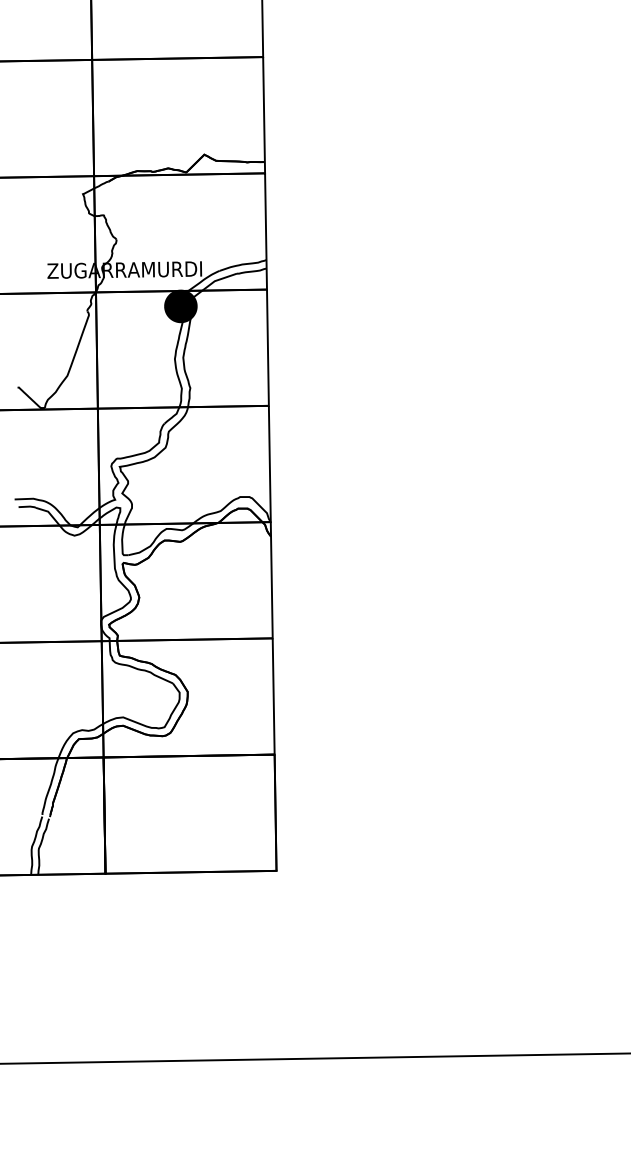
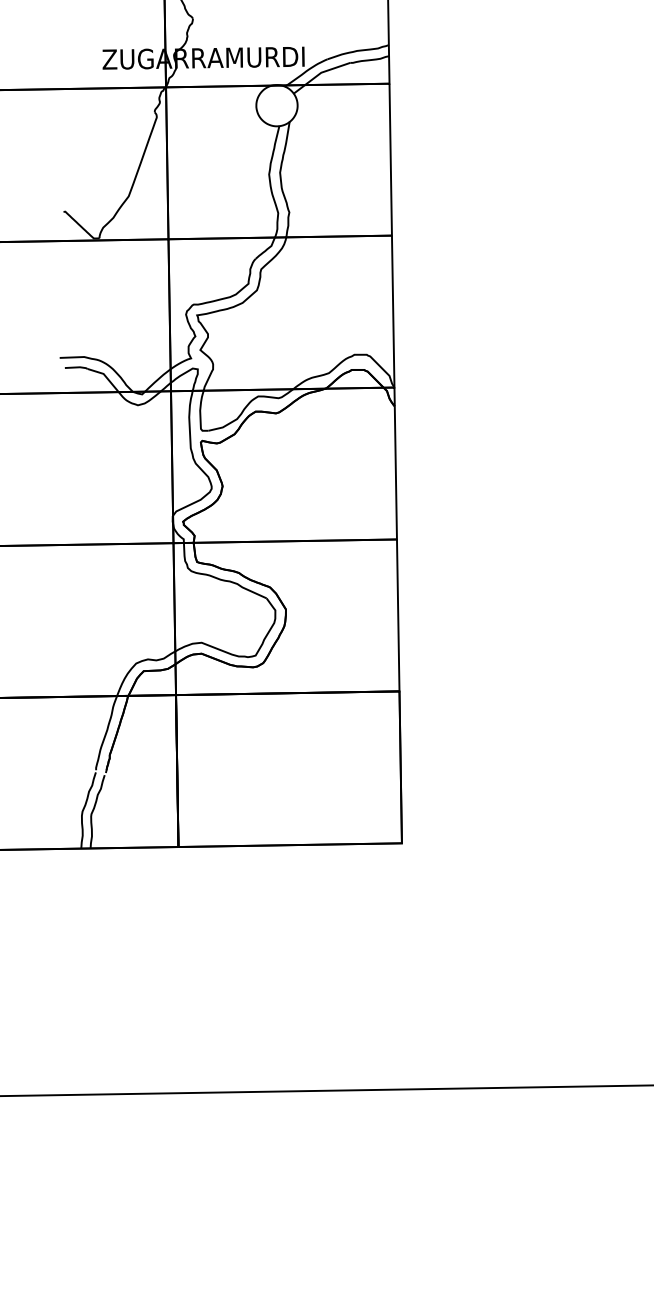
fill: (180, 306) -> (276, 105), removed
fill: (180, 306) -> (276, 105), removed

